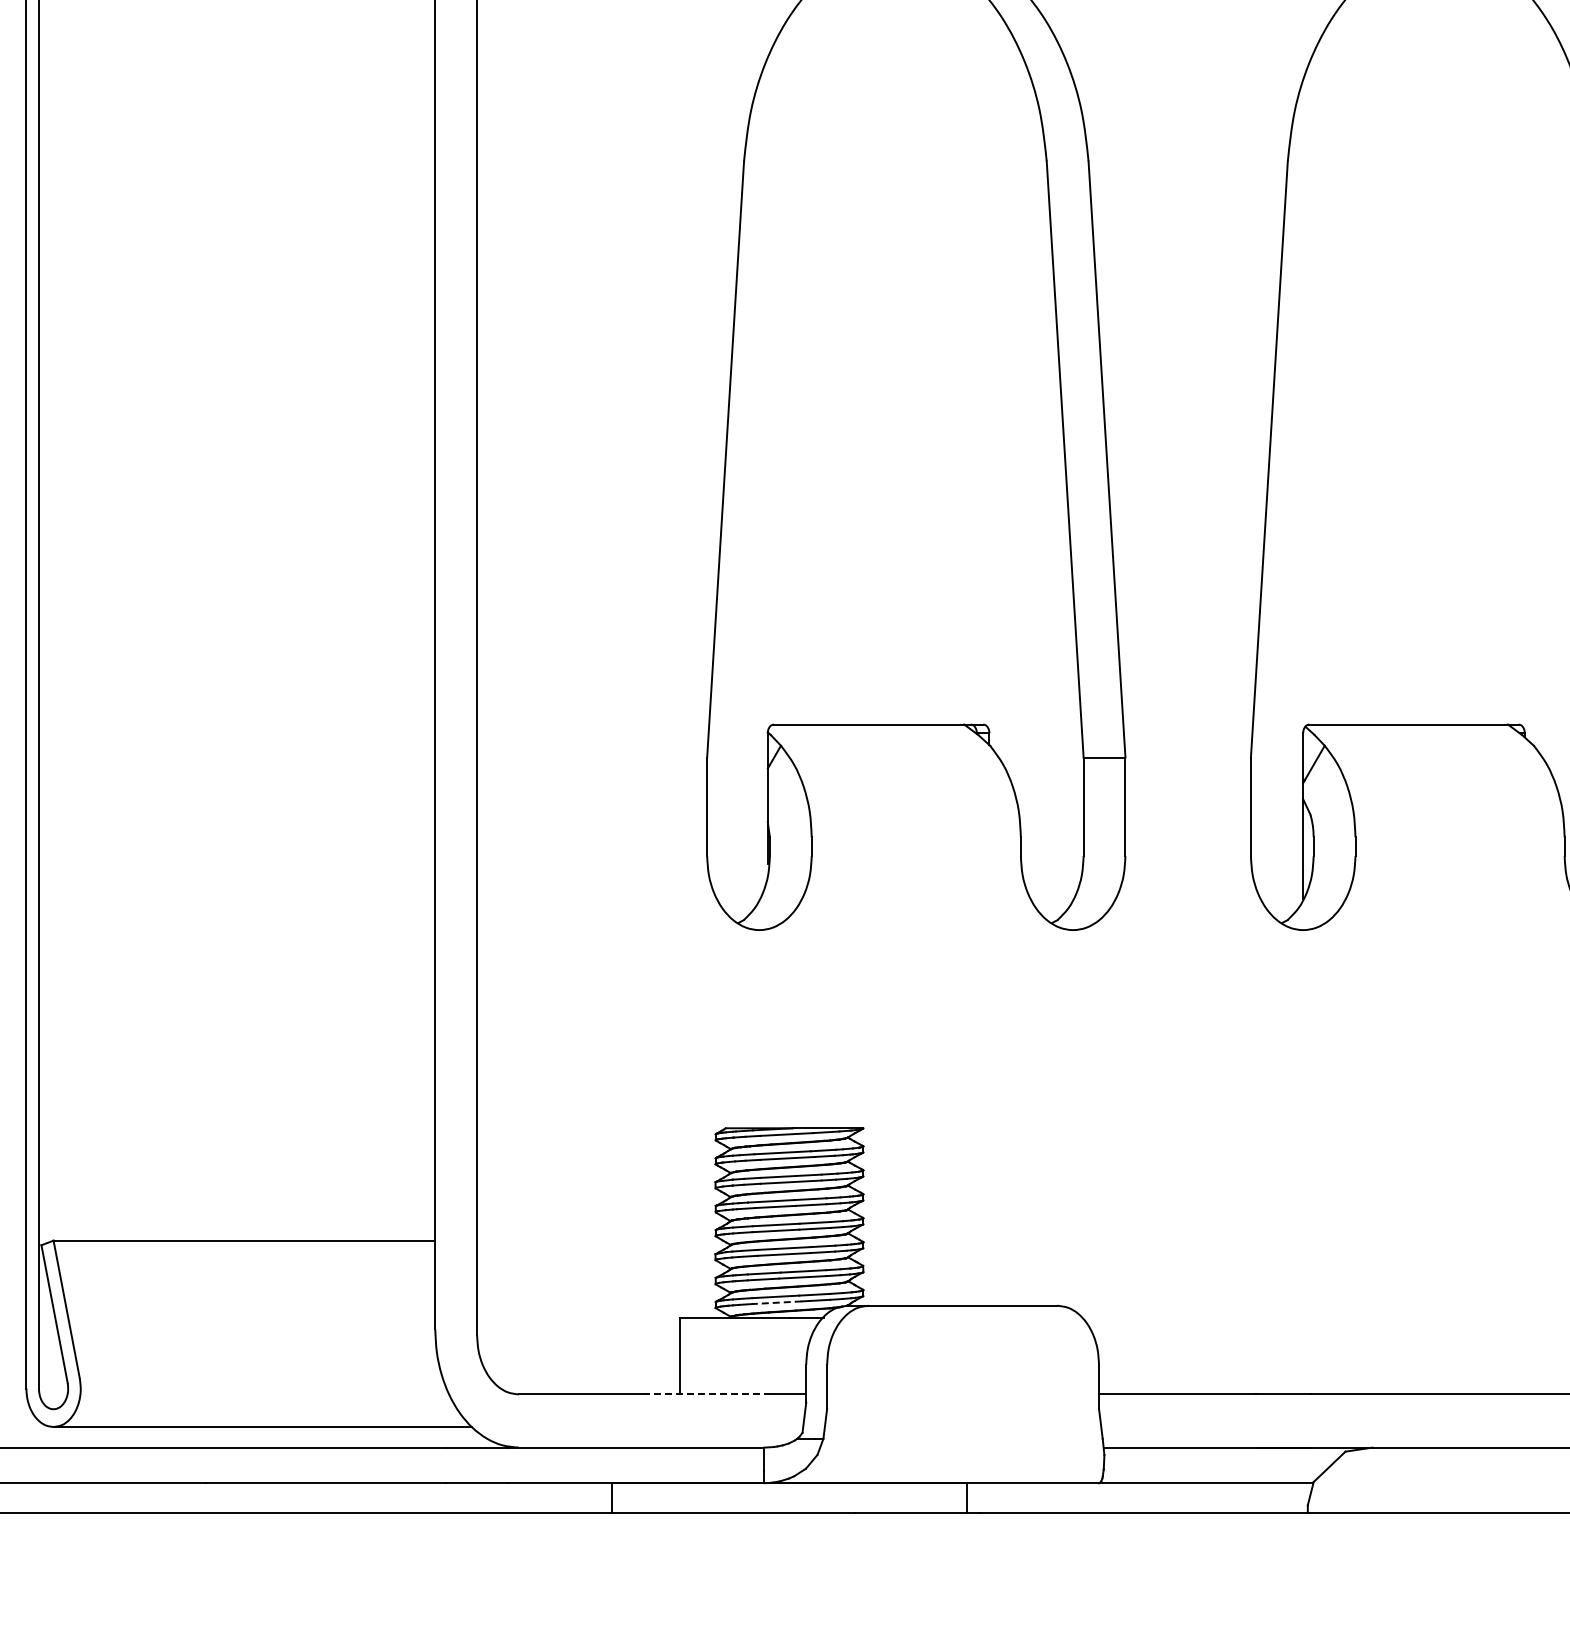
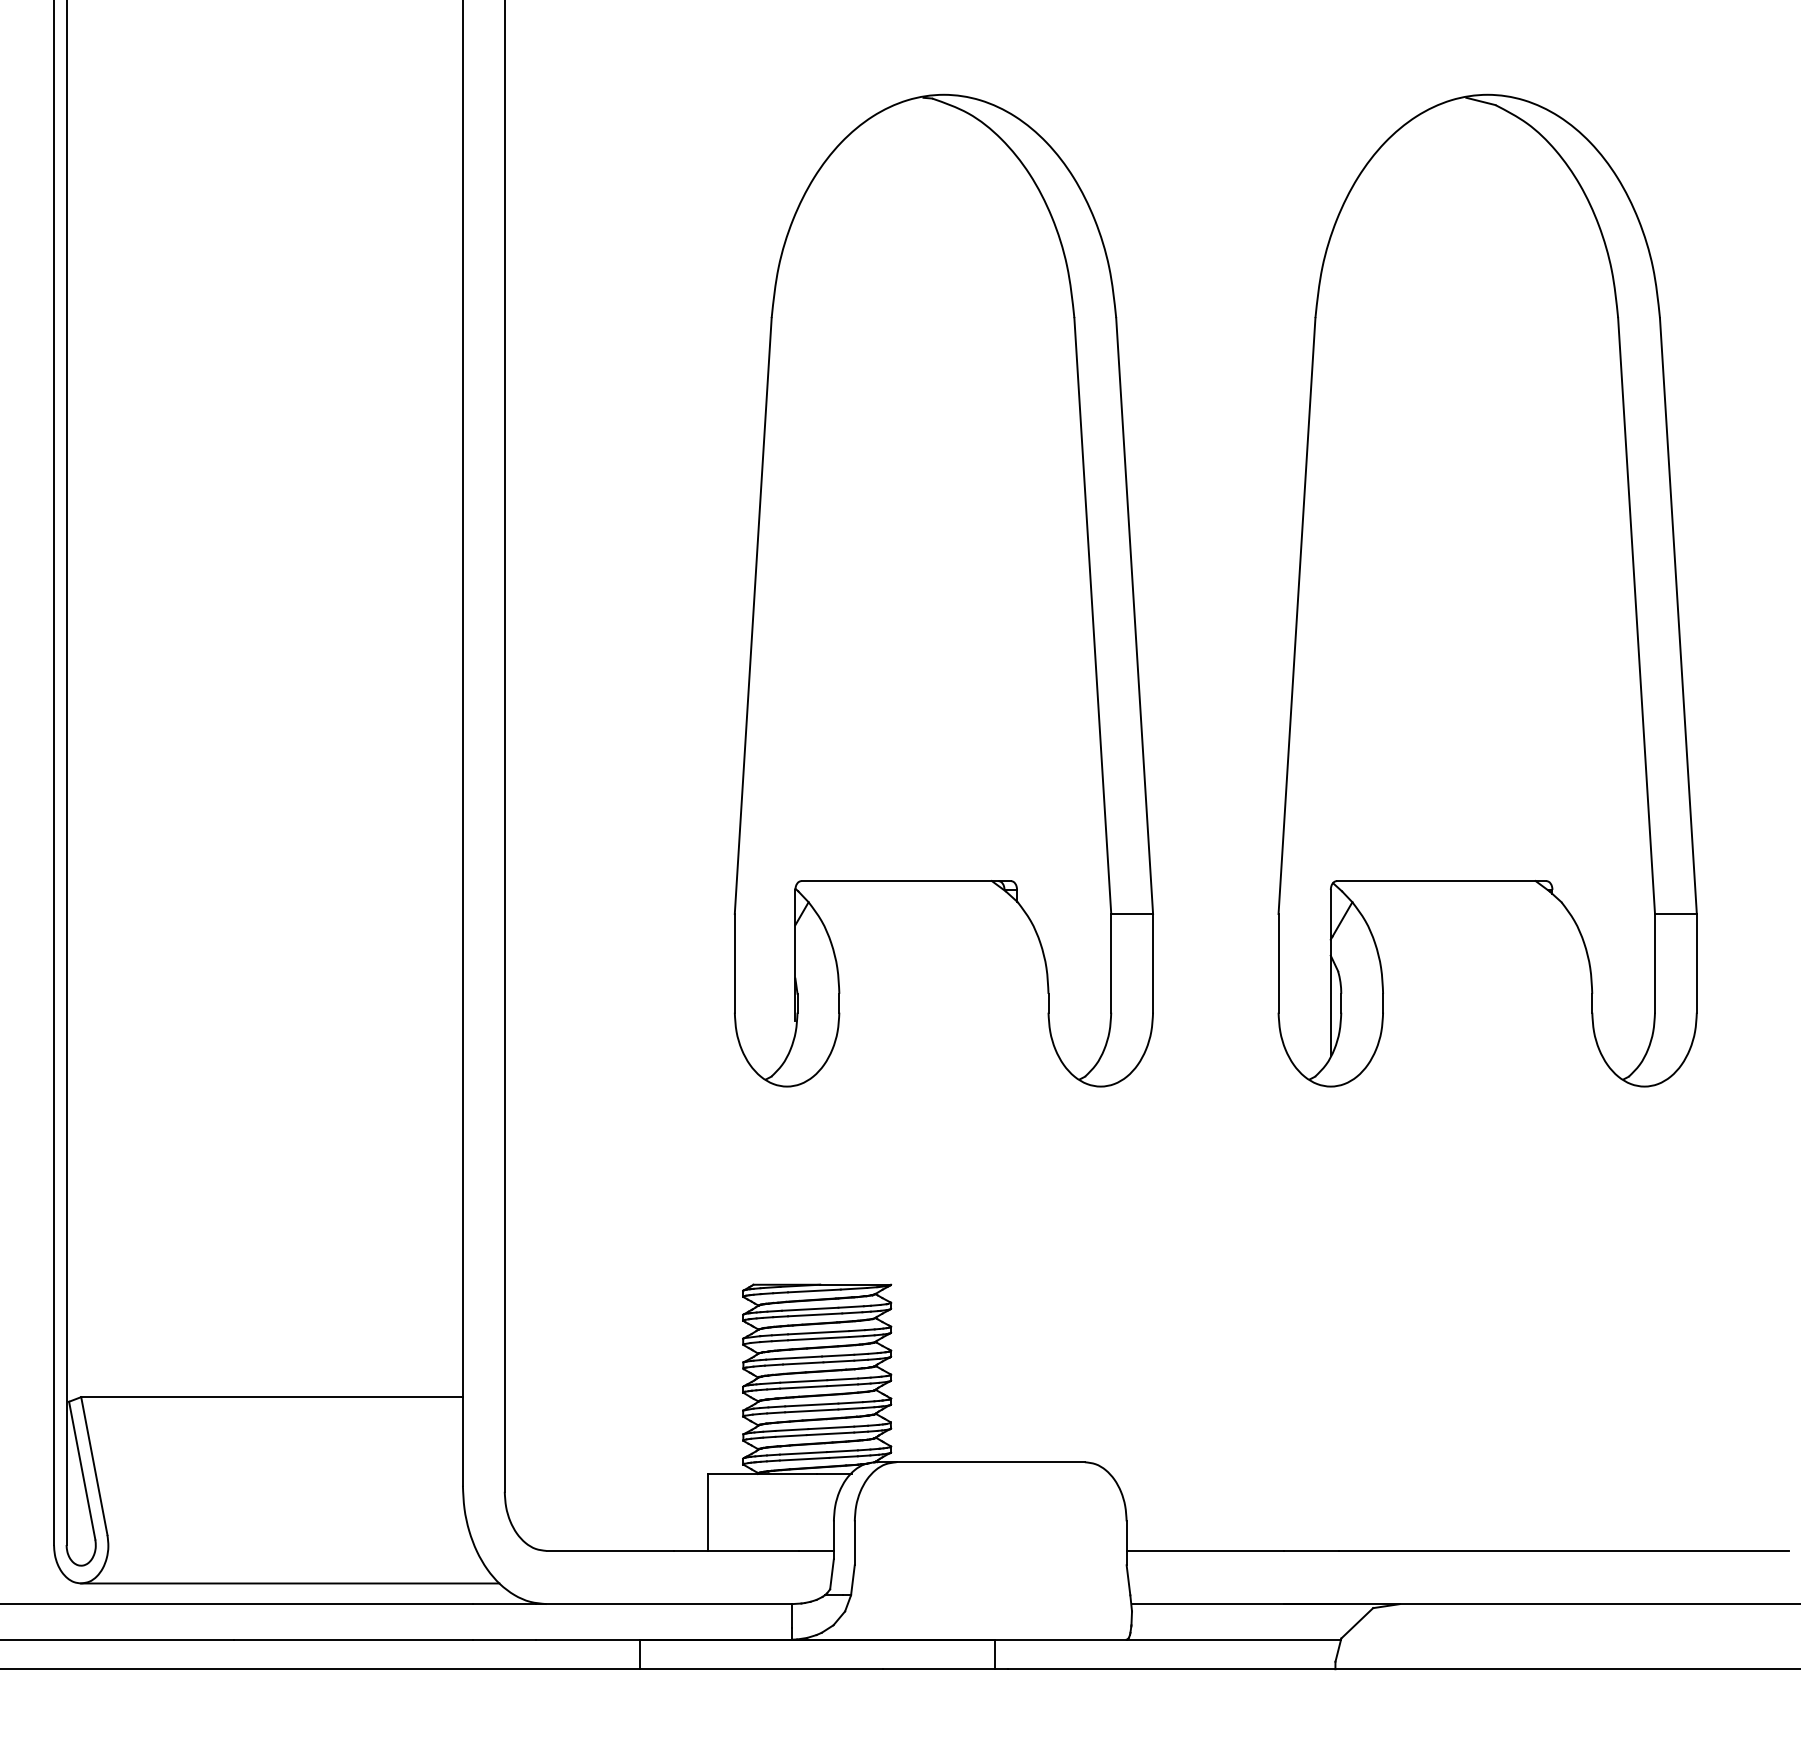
line: (776, 1303) -> (804, 1459), dashed -> solid
line: (708, 1394) -> (736, 1550), dashed -> solid

